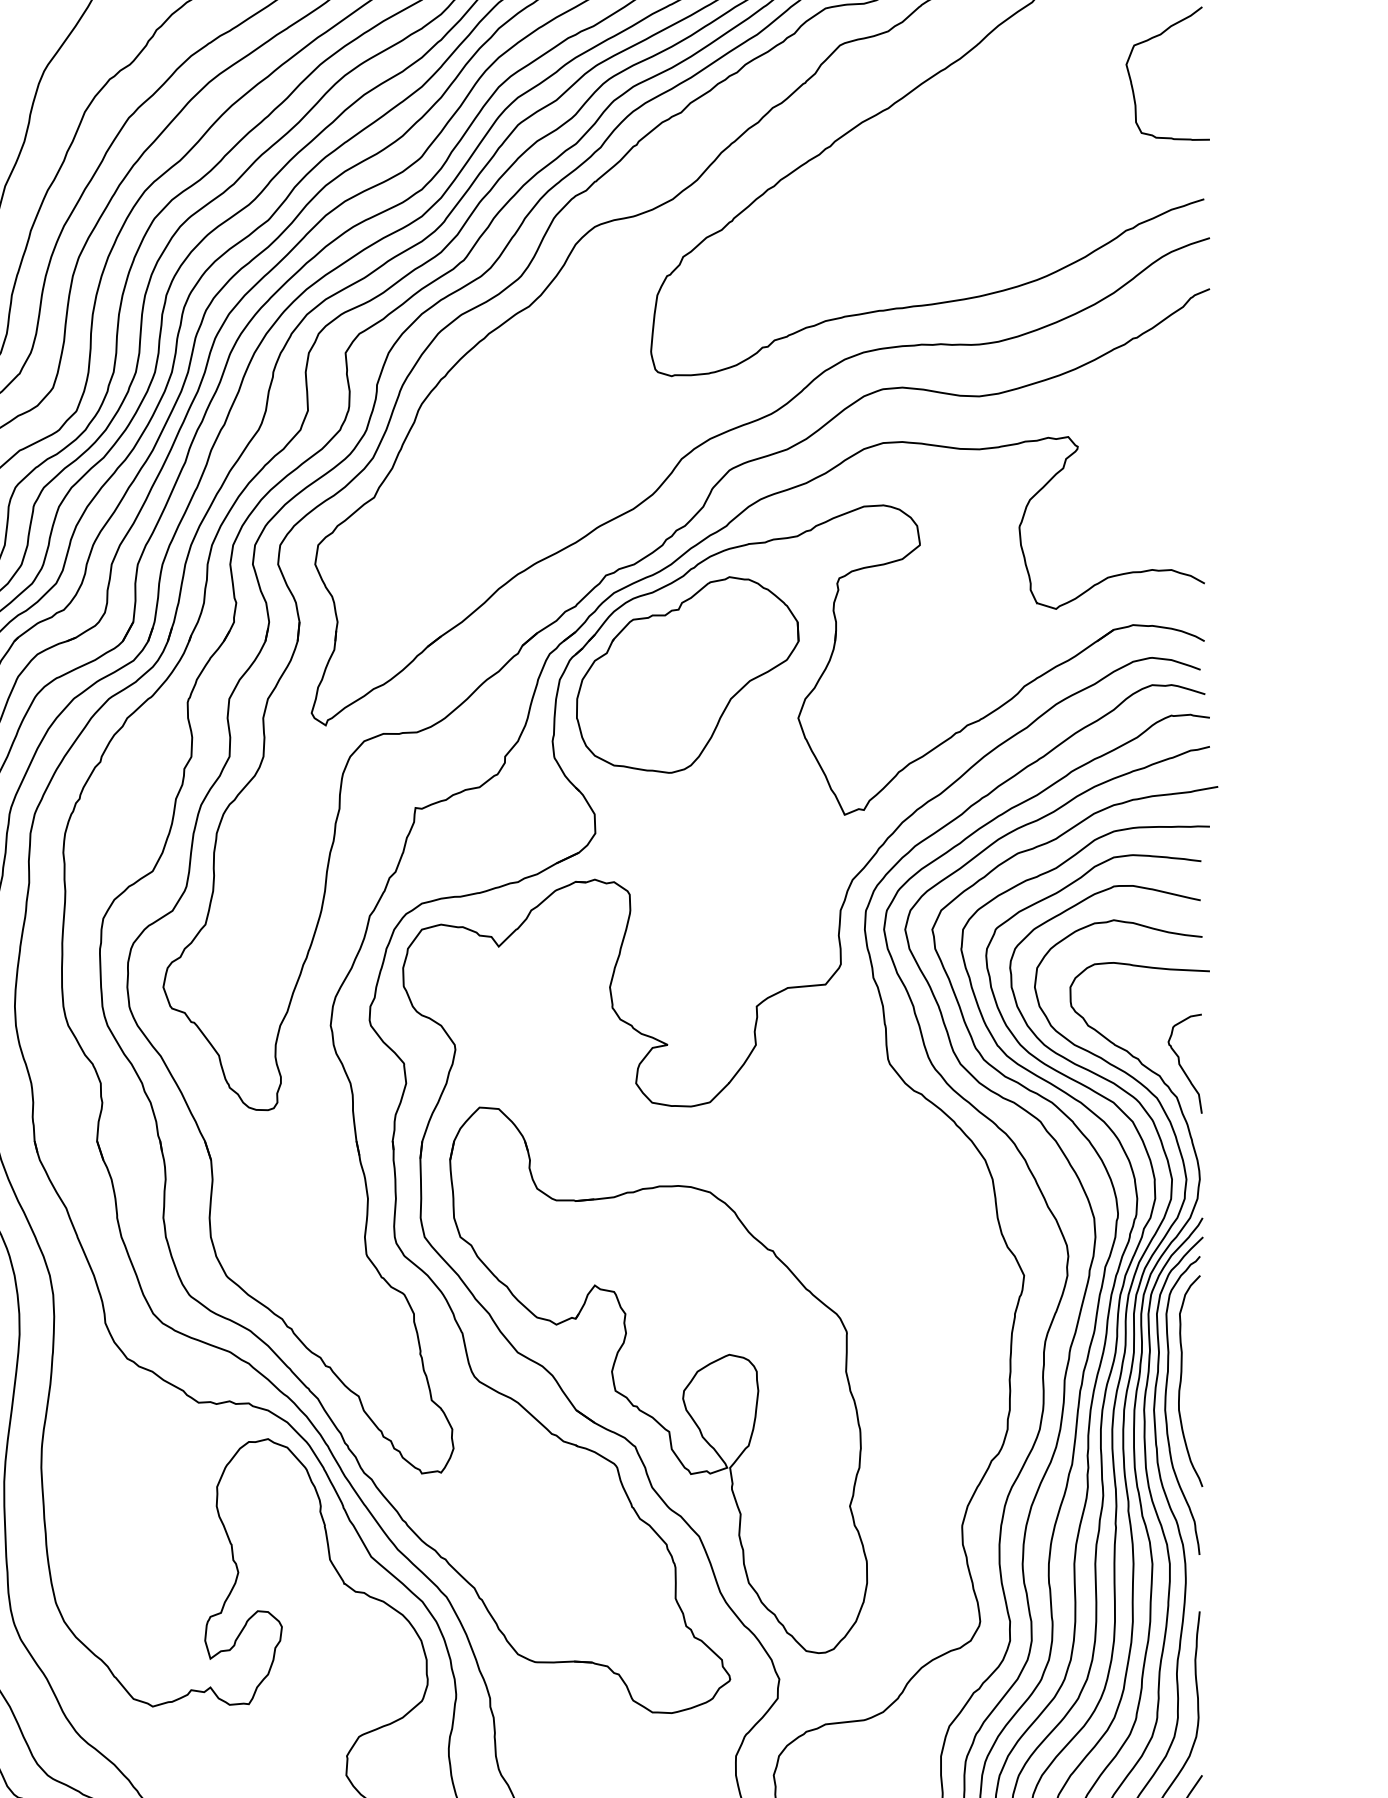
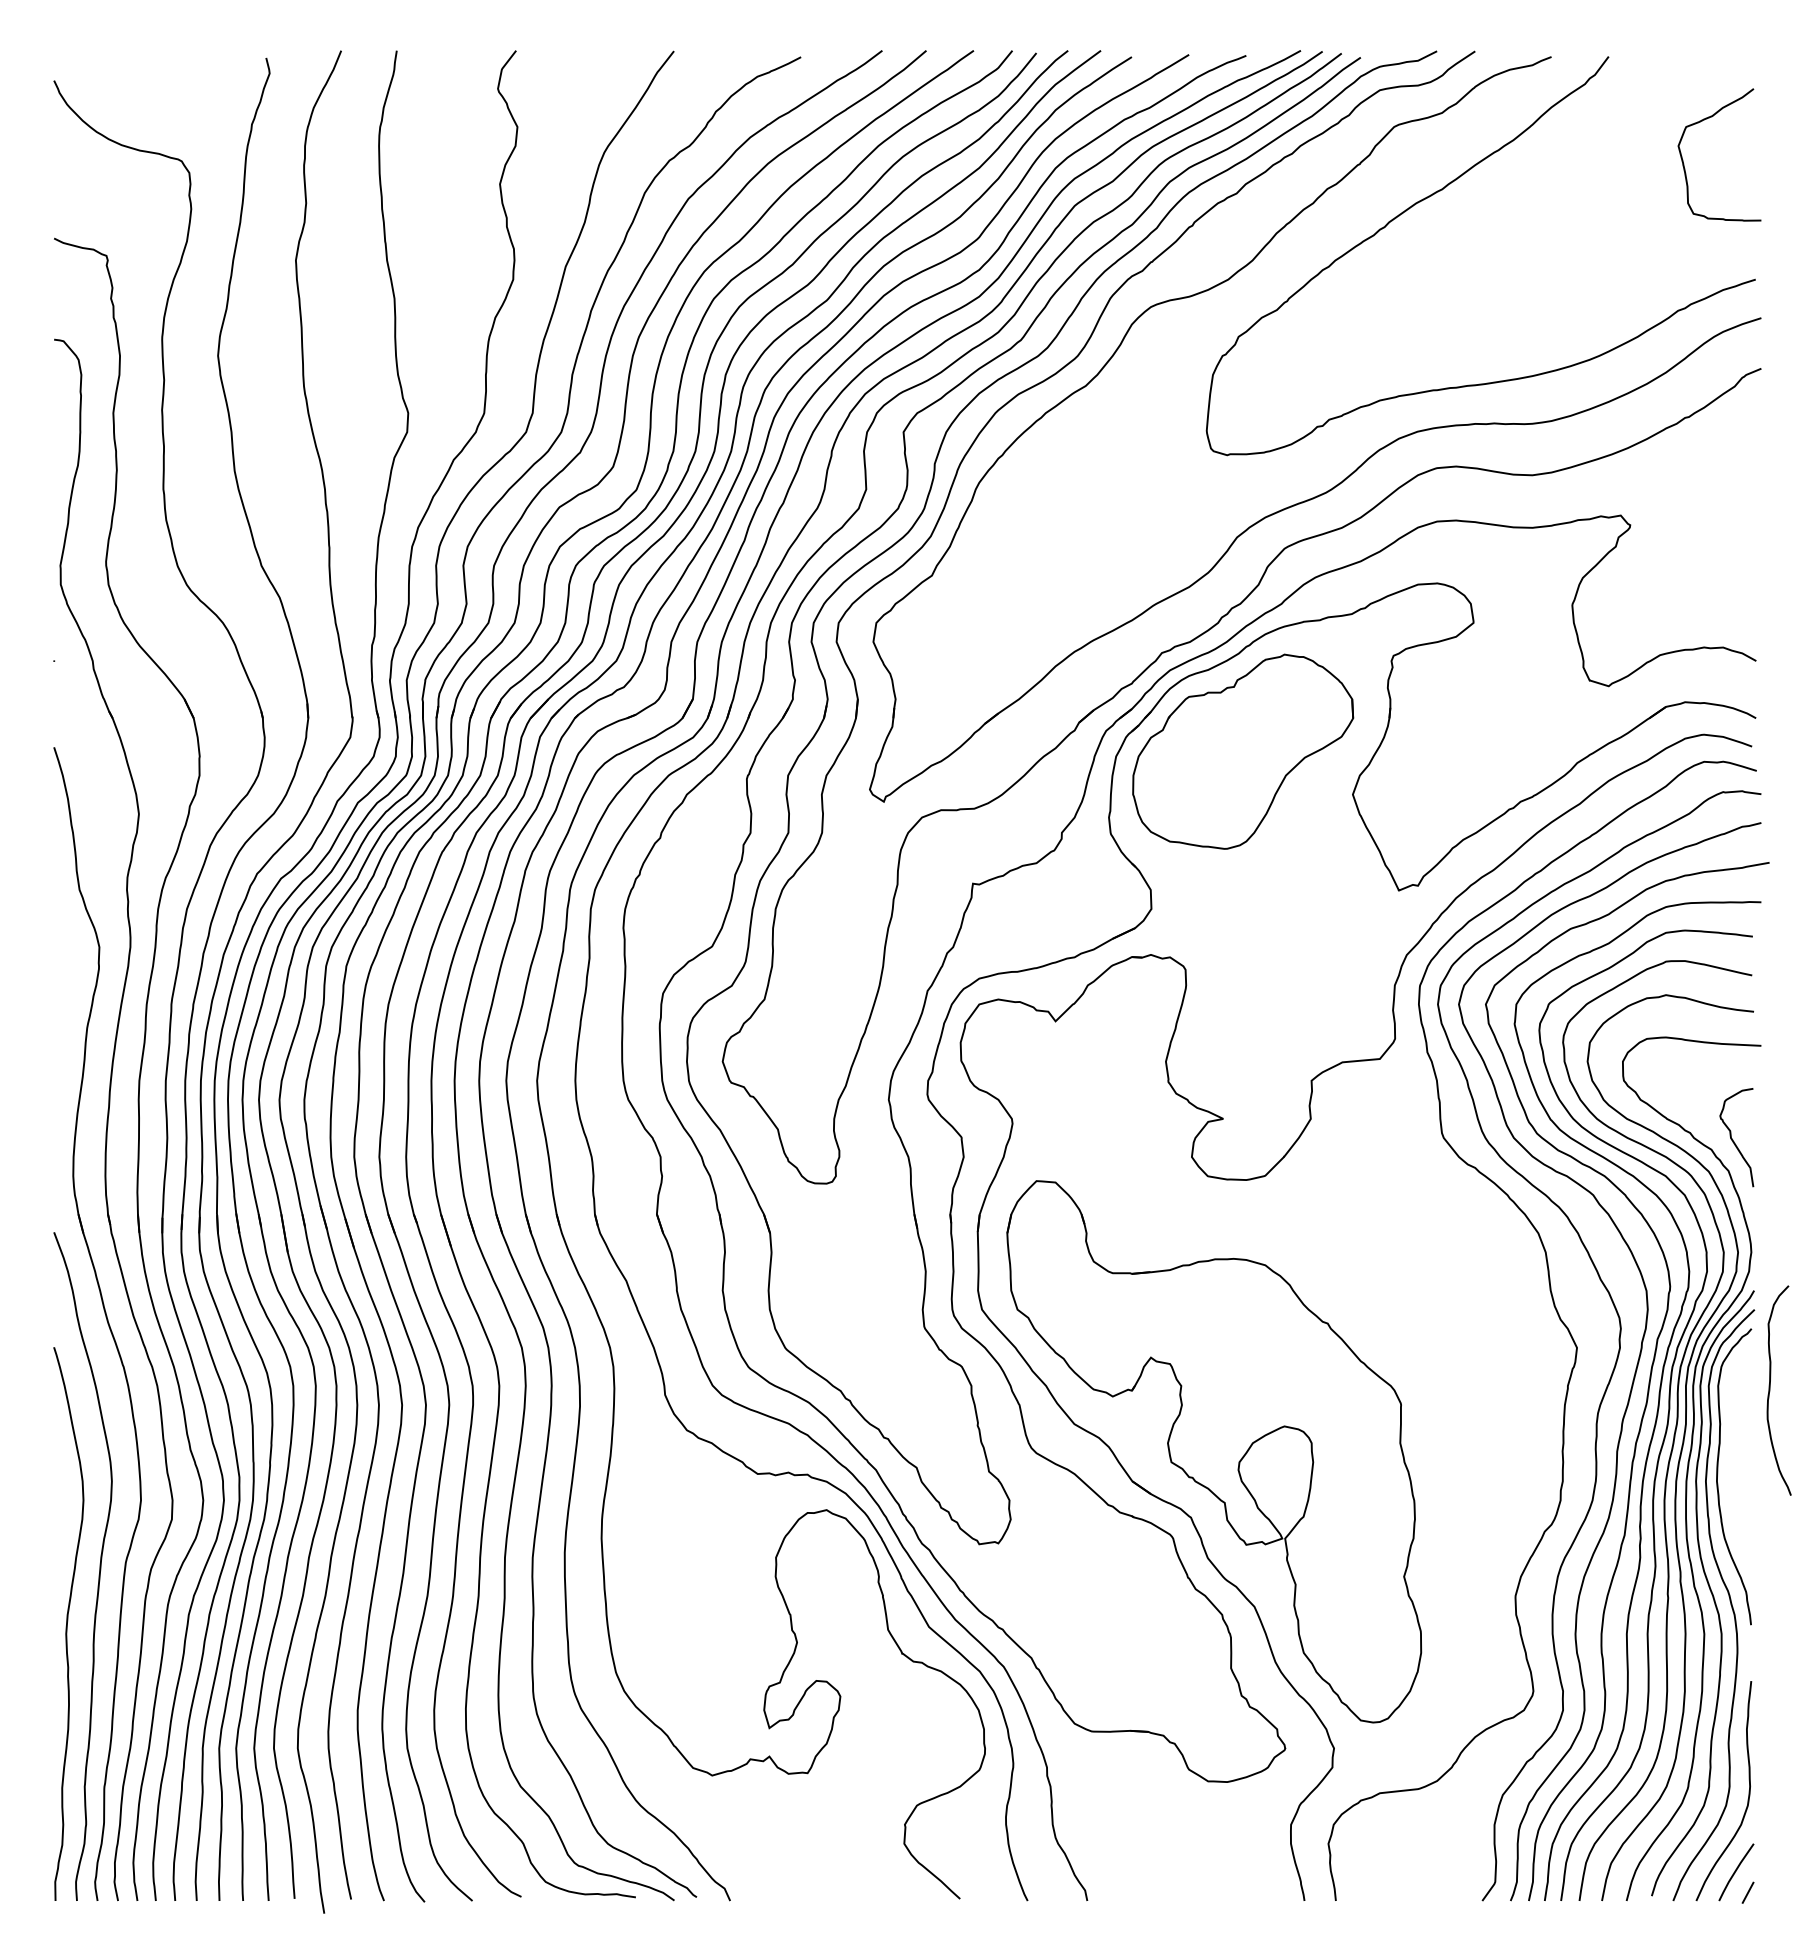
curve: (1181, 1381) -> (1770, 1390), moved

